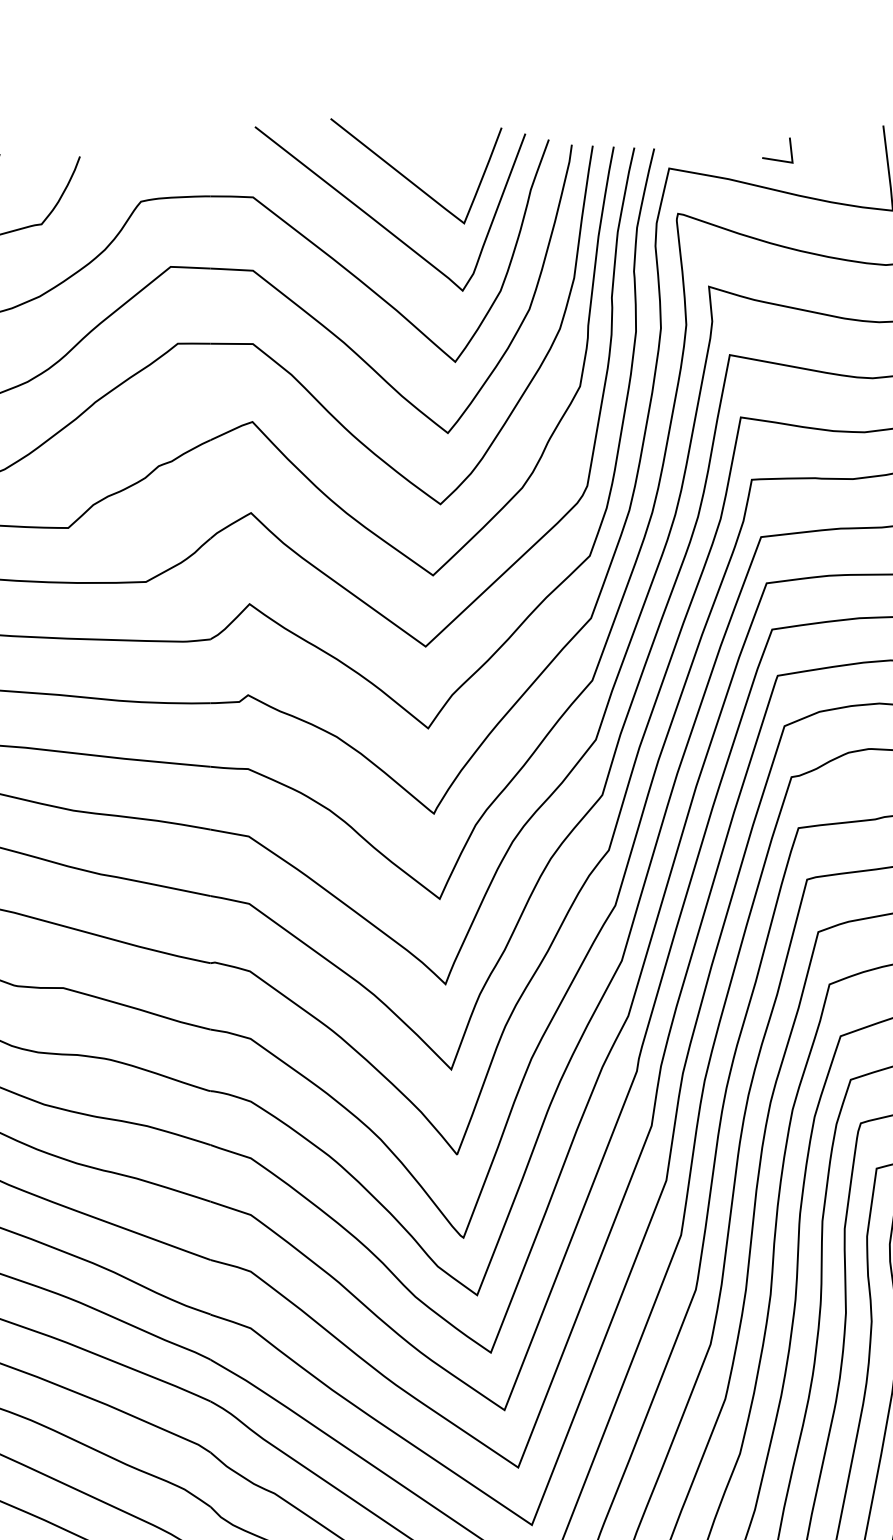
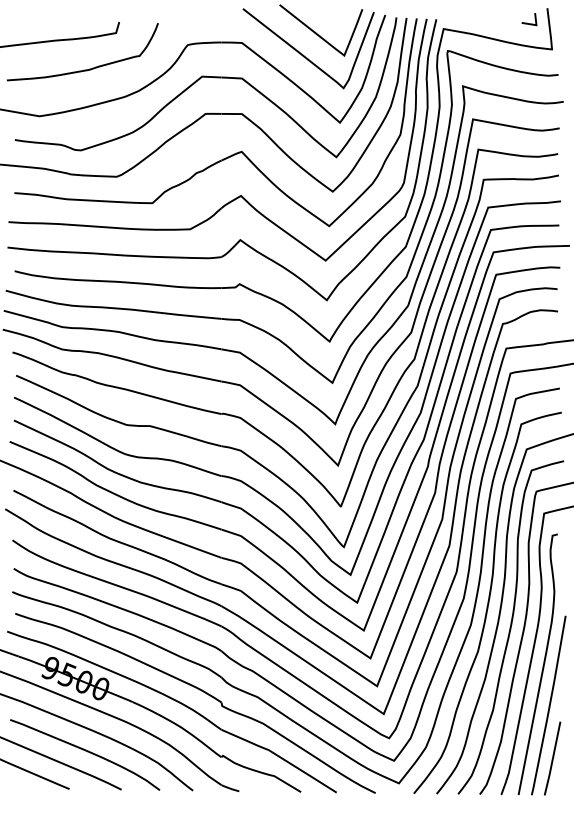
line: (774, 157) -> (527, 22), moved

